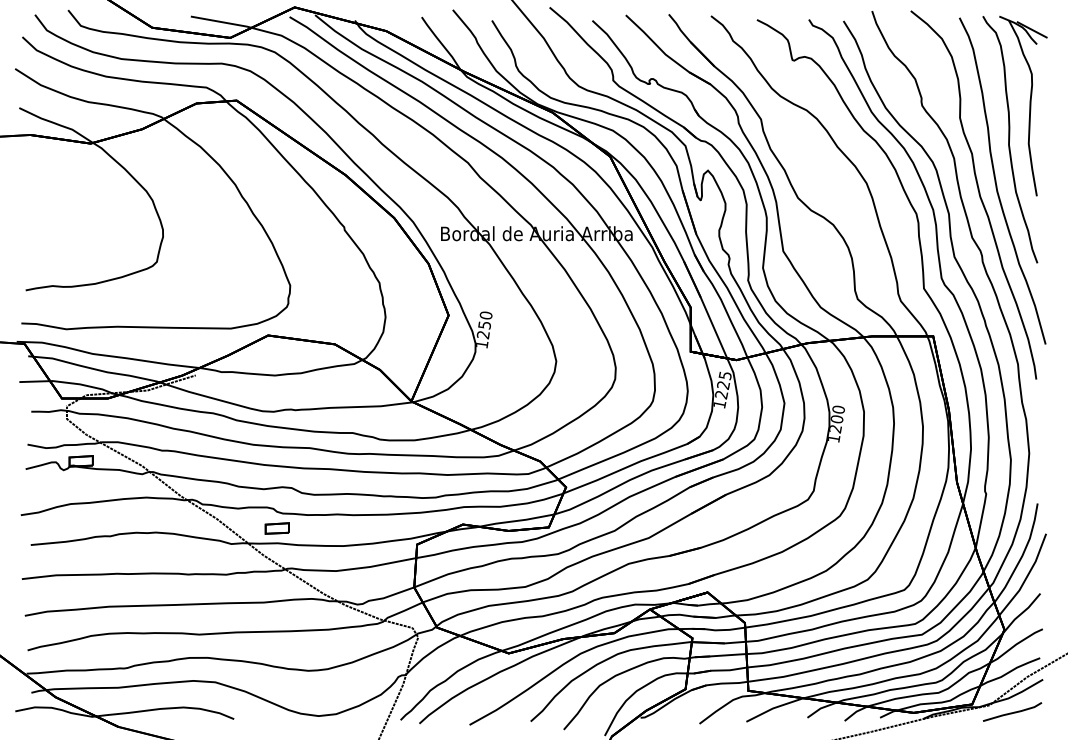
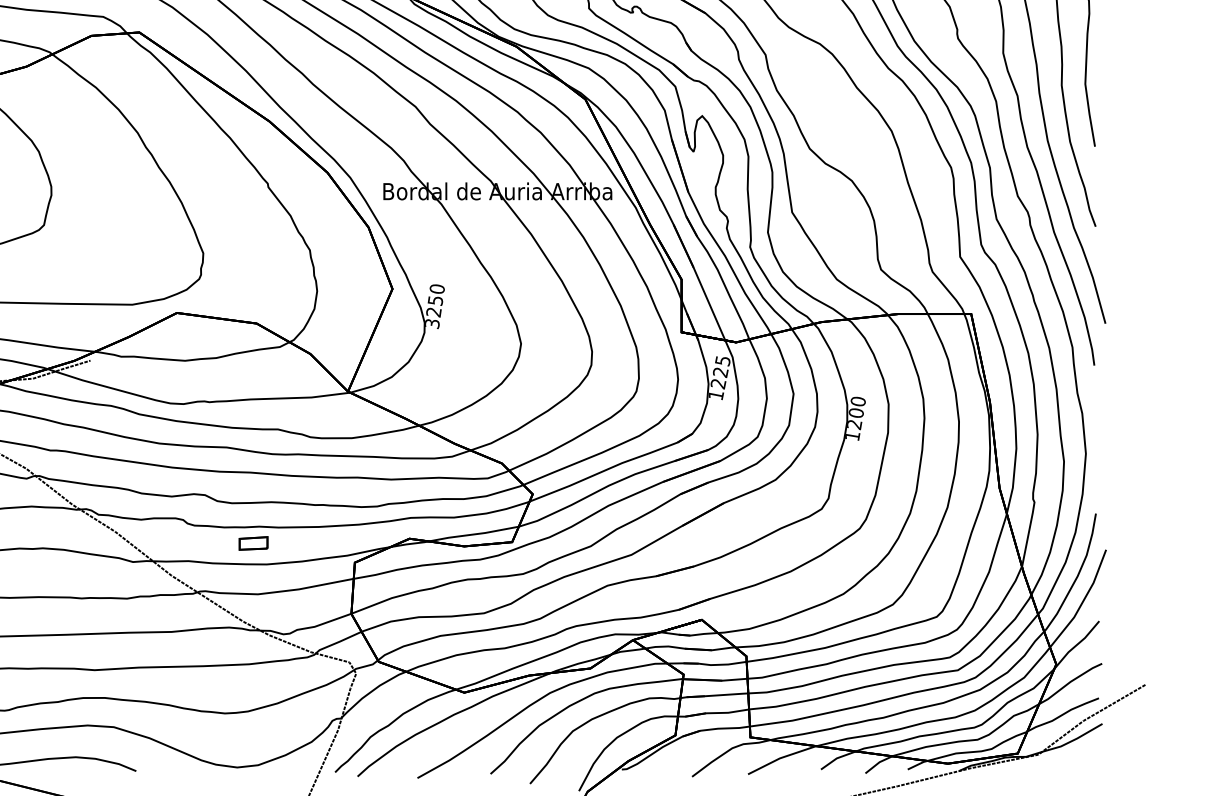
text: (482, 344) -> (432, 323), 1250 -> 3250
part: (276, 528) -> (252, 543), moved
line: (1012, 712) -> (1065, 763), removed

